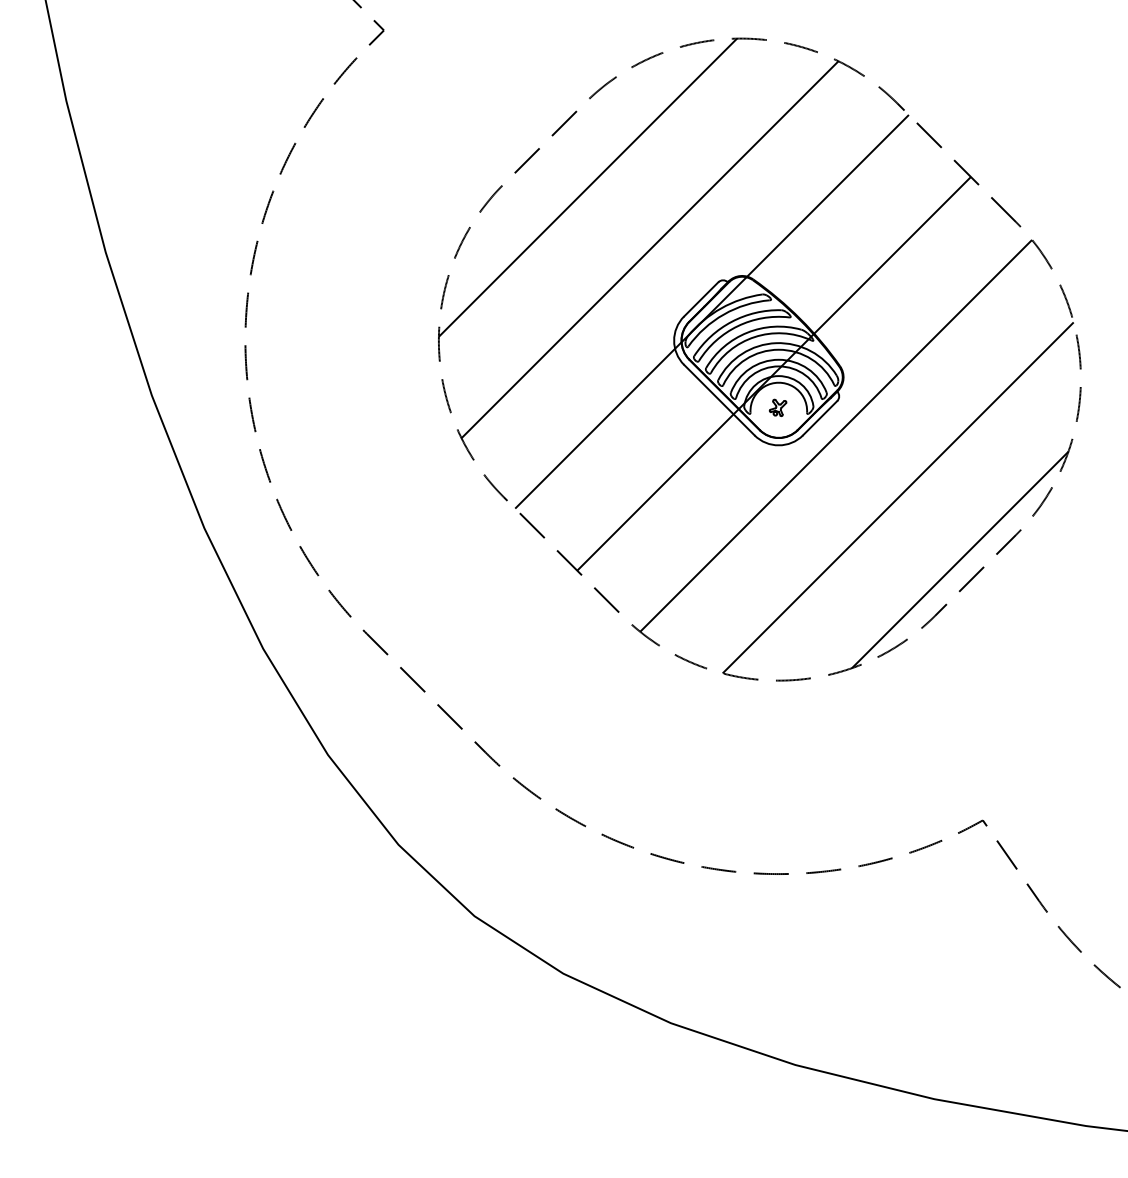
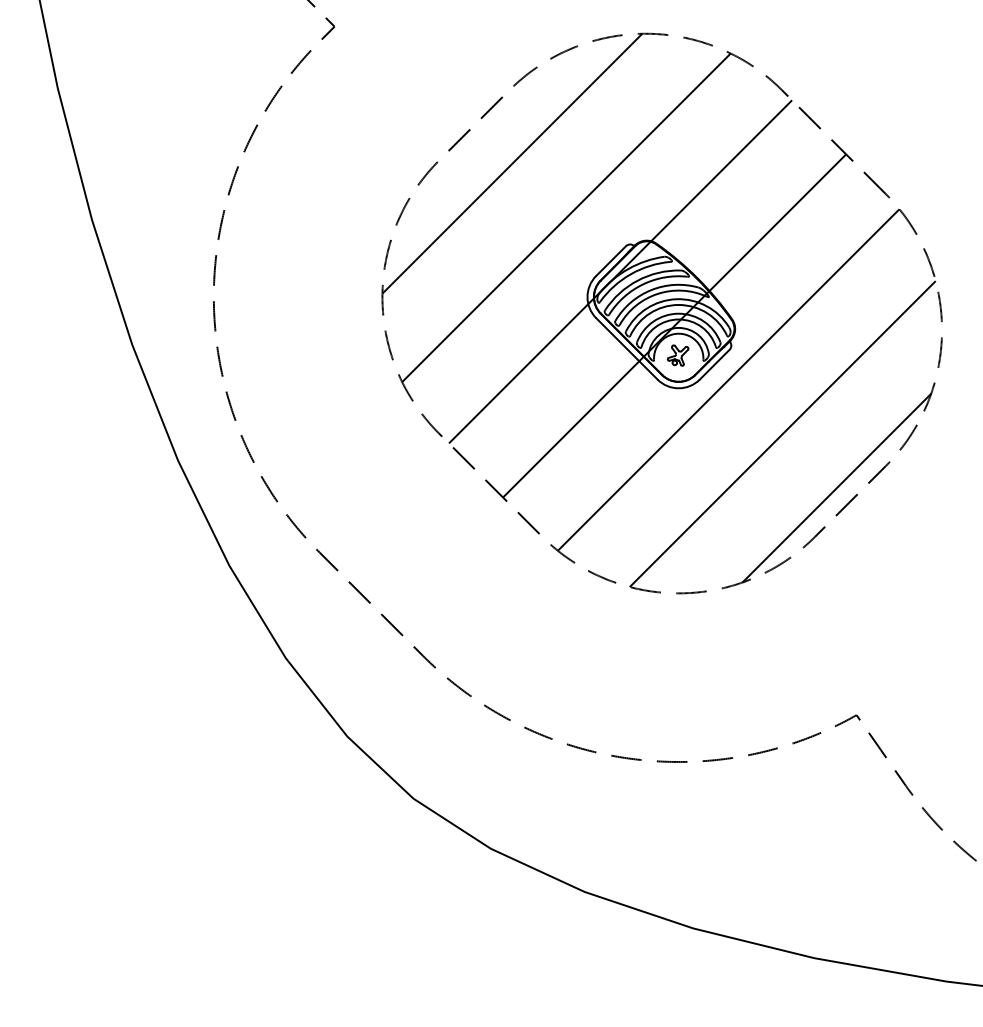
part: (777, 407) -> (677, 355), size x1.43

